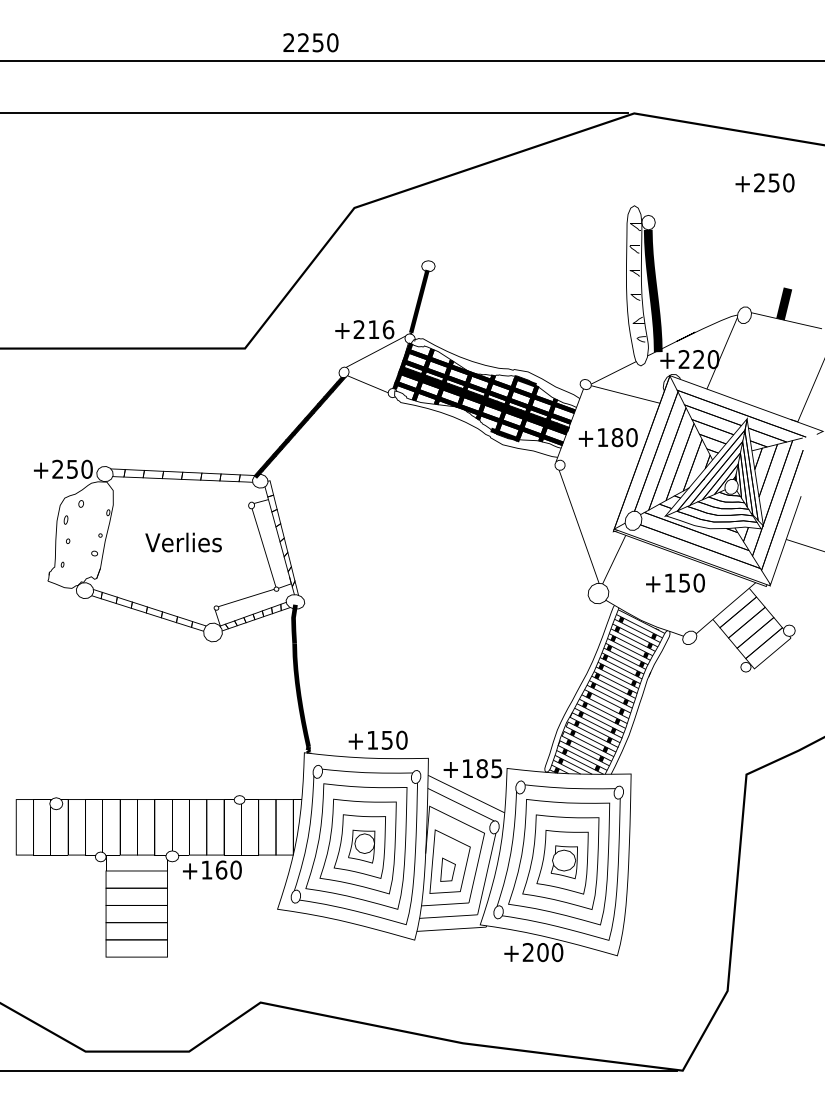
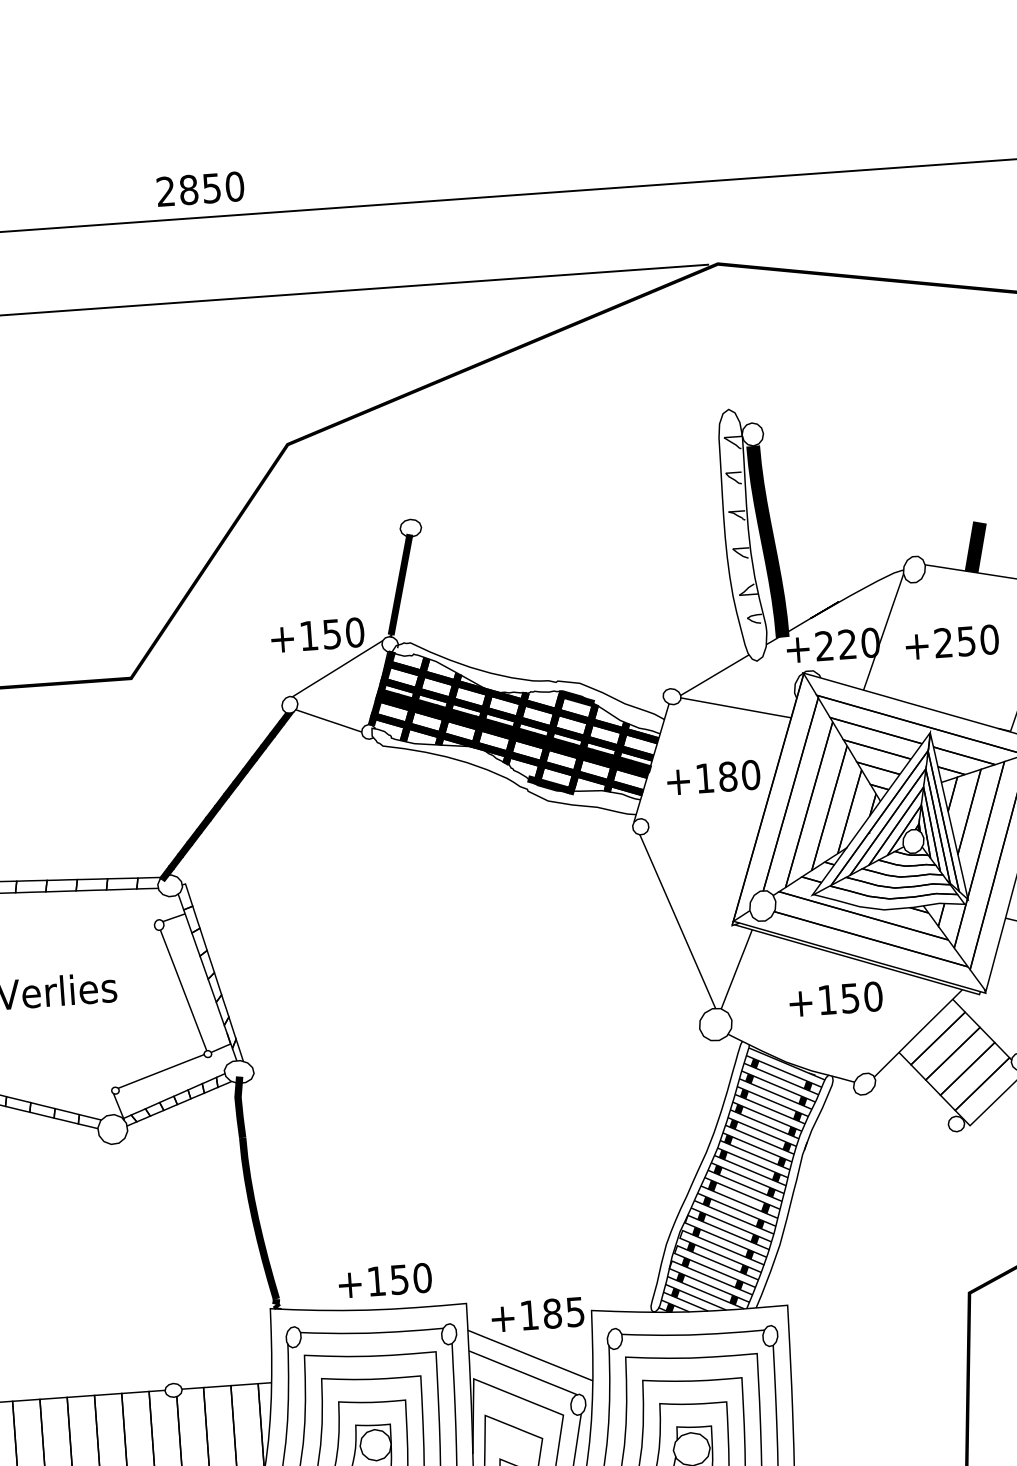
text: (303, 42) -> (188, 189), 2250 -> 2850
text: (764, 182) -> (951, 641), moved
text: (373, 329) -> (331, 633), +216 -> +150

